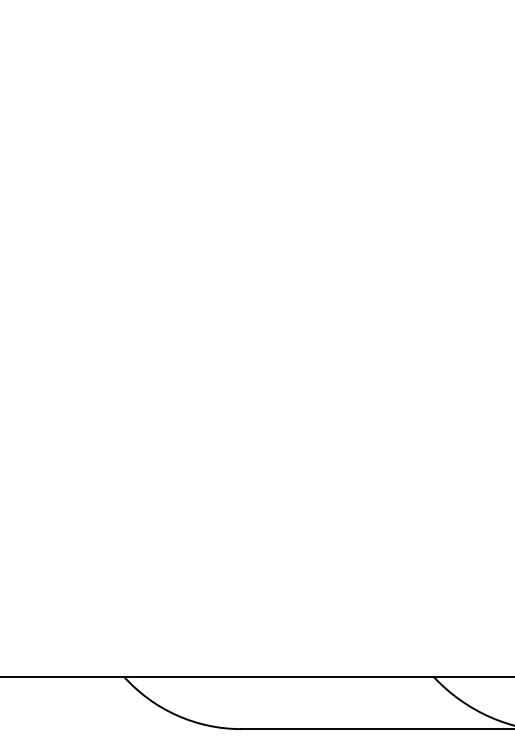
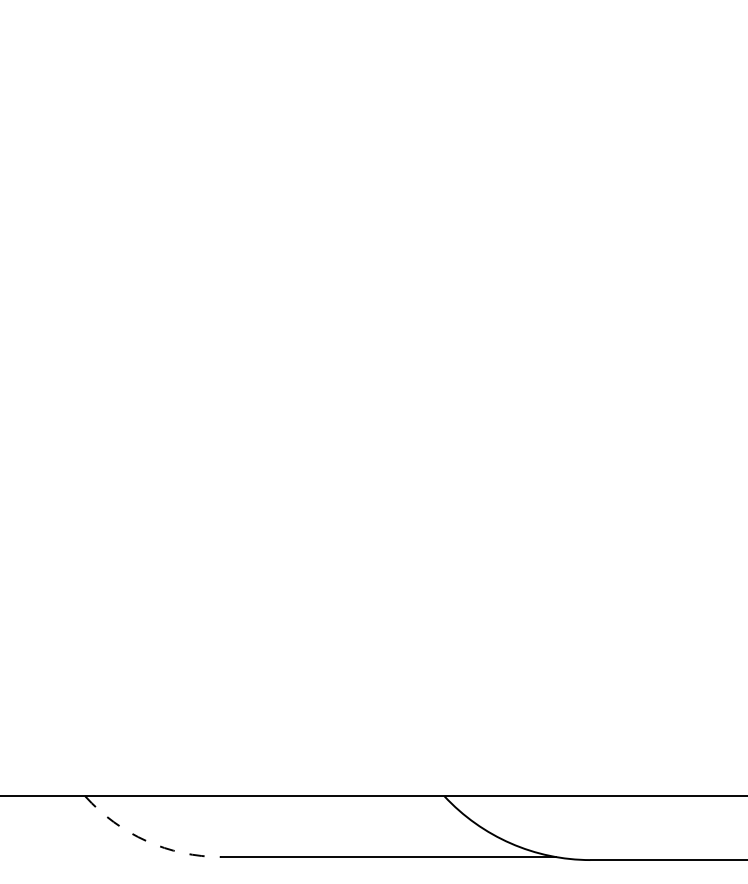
arc: (176, 715) -> (146, 841), solid -> dashed

